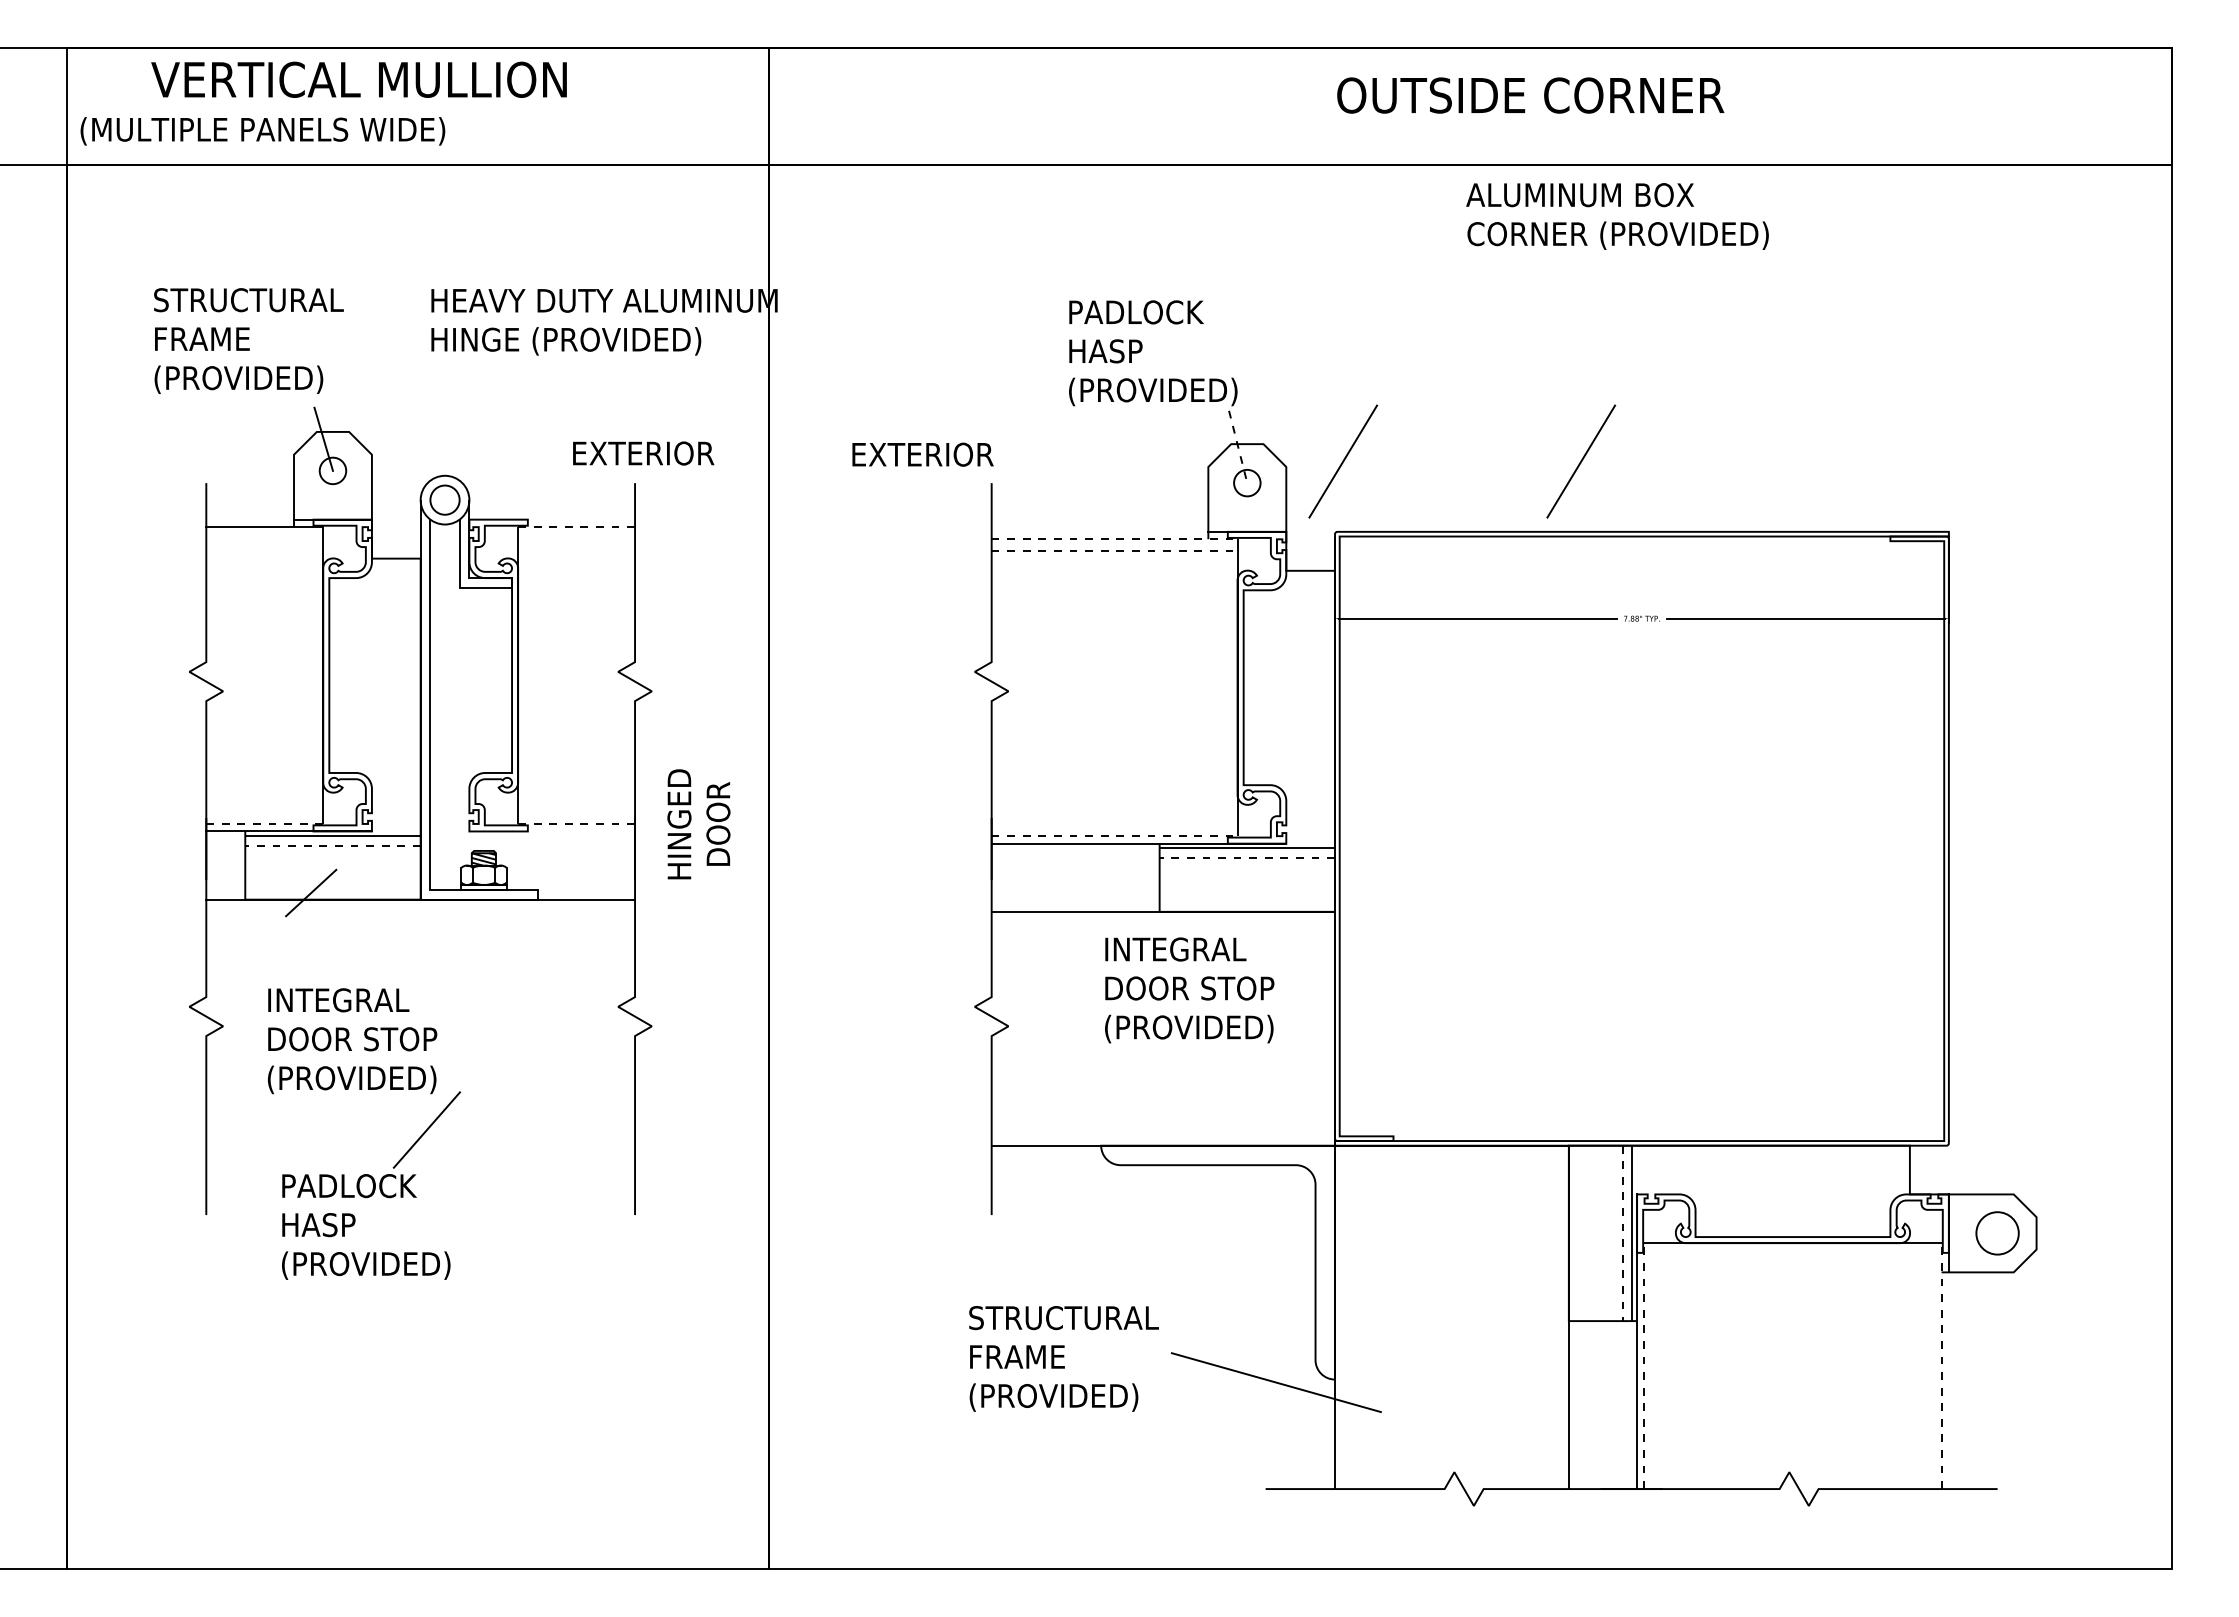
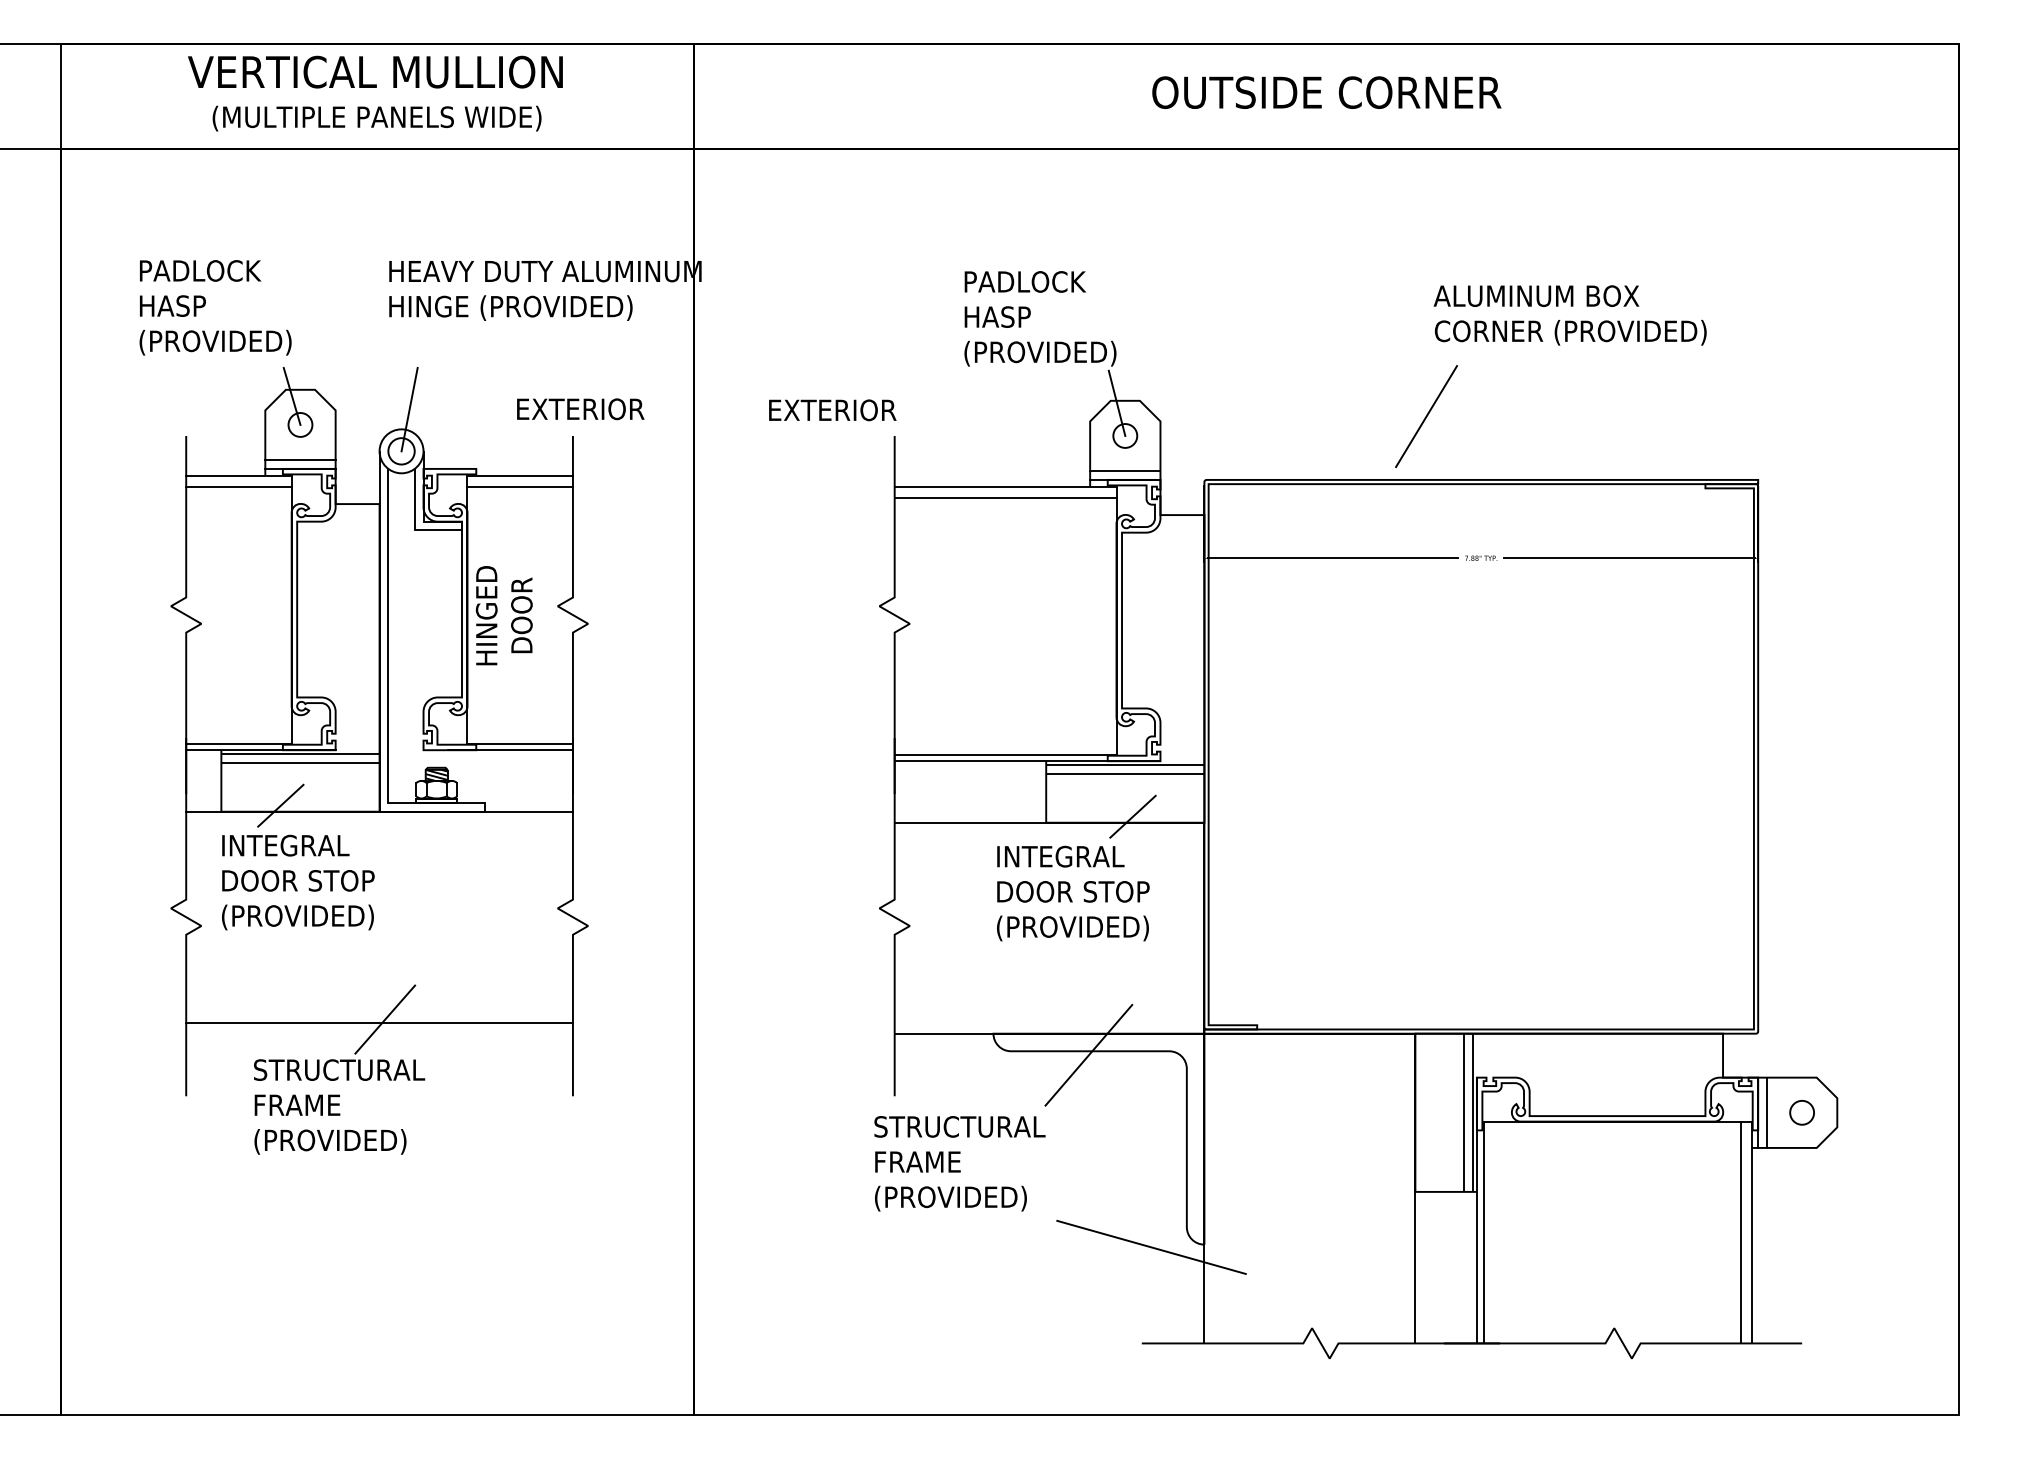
text: (358, 79) -> (374, 71), moved
text: (1530, 95) -> (1326, 92), moved
text: (262, 131) -> (376, 118), moved
text: (1617, 216) -> (1570, 315), moved
text: (248, 319) -> (224, 288), STRUCTURAL FRAME (PROVIDED) -> PADLOCK HASP (PROVIDED)
line: (1238, 447) -> (1117, 403), dashed -> solid
line: (453, 453) -> (409, 409), added
line: (1343, 461) -> (1212, 416), removed
line: (332, 509) -> (300, 459), added
line: (1247, 522) -> (1125, 471), added
line: (577, 526) -> (521, 475), dashed -> solid
line: (264, 539) -> (238, 486), added
line: (576, 539) -> (520, 486), added
line: (1114, 539) -> (1005, 486), dashed -> solid
line: (1114, 551) -> (1005, 497), dashed -> solid
line: (265, 824) -> (239, 743), dashed -> solid
line: (577, 824) -> (521, 743), dashed -> solid
text: (698, 824) -> (503, 615), moved
line: (565, 831) -> (510, 750), added
line: (1114, 836) -> (1005, 754), dashed -> solid
line: (332, 845) -> (300, 762), dashed -> solid
line: (1247, 858) -> (1125, 774), dashed -> solid
line: (1255, 905) -> (1132, 817), added
text: (352, 1041) -> (298, 882), moved
line: (420, 1133) -> (379, 1022), added
line: (1206, 1169) -> (1088, 1055), added
text: (376, 1205) -> (339, 1087), PADLOCK HASP (PROVIDED) -> STRUCTURAL FRAME (PROVIDED)
line: (1622, 1233) -> (1463, 1112), dashed -> solid
line: (1958, 1233) -> (1766, 1112), added
circle: (1997, 1233) -> (1802, 1112), size x0.62
text: (1063, 1358) -> (959, 1163), moved
line: (1644, 1366) -> (1483, 1232), dashed -> solid
line: (1929, 1366) -> (1740, 1232), added
line: (1941, 1366) -> (1751, 1232), dashed -> solid

